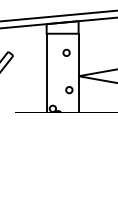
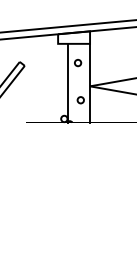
line: (47, 72) -> (68, 82), moved

